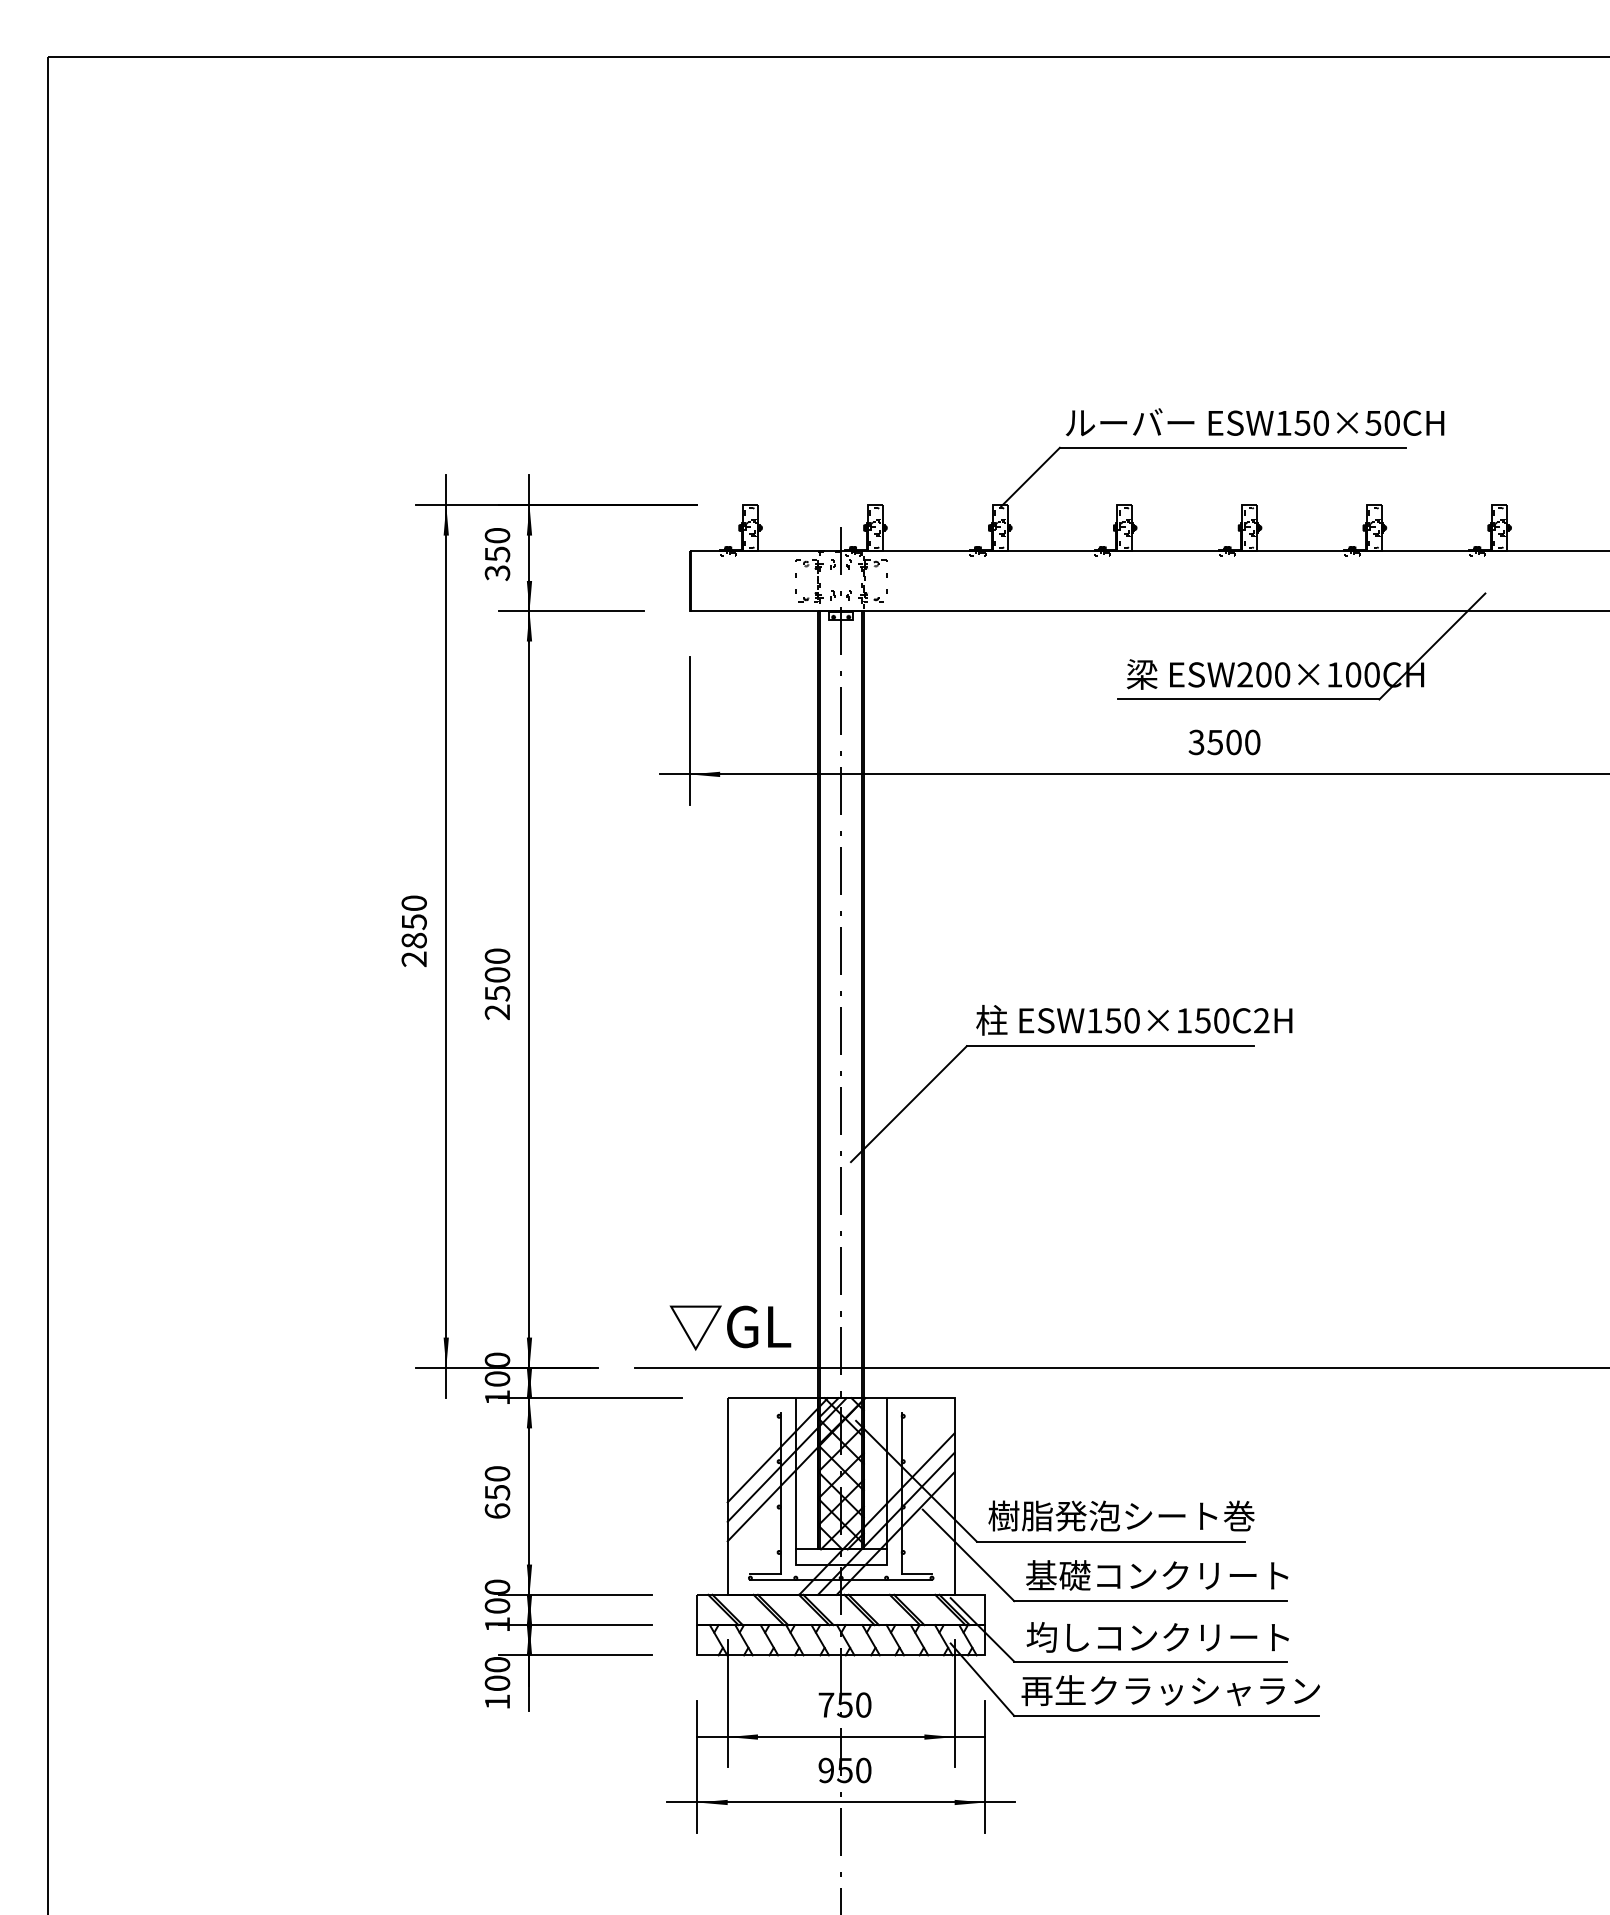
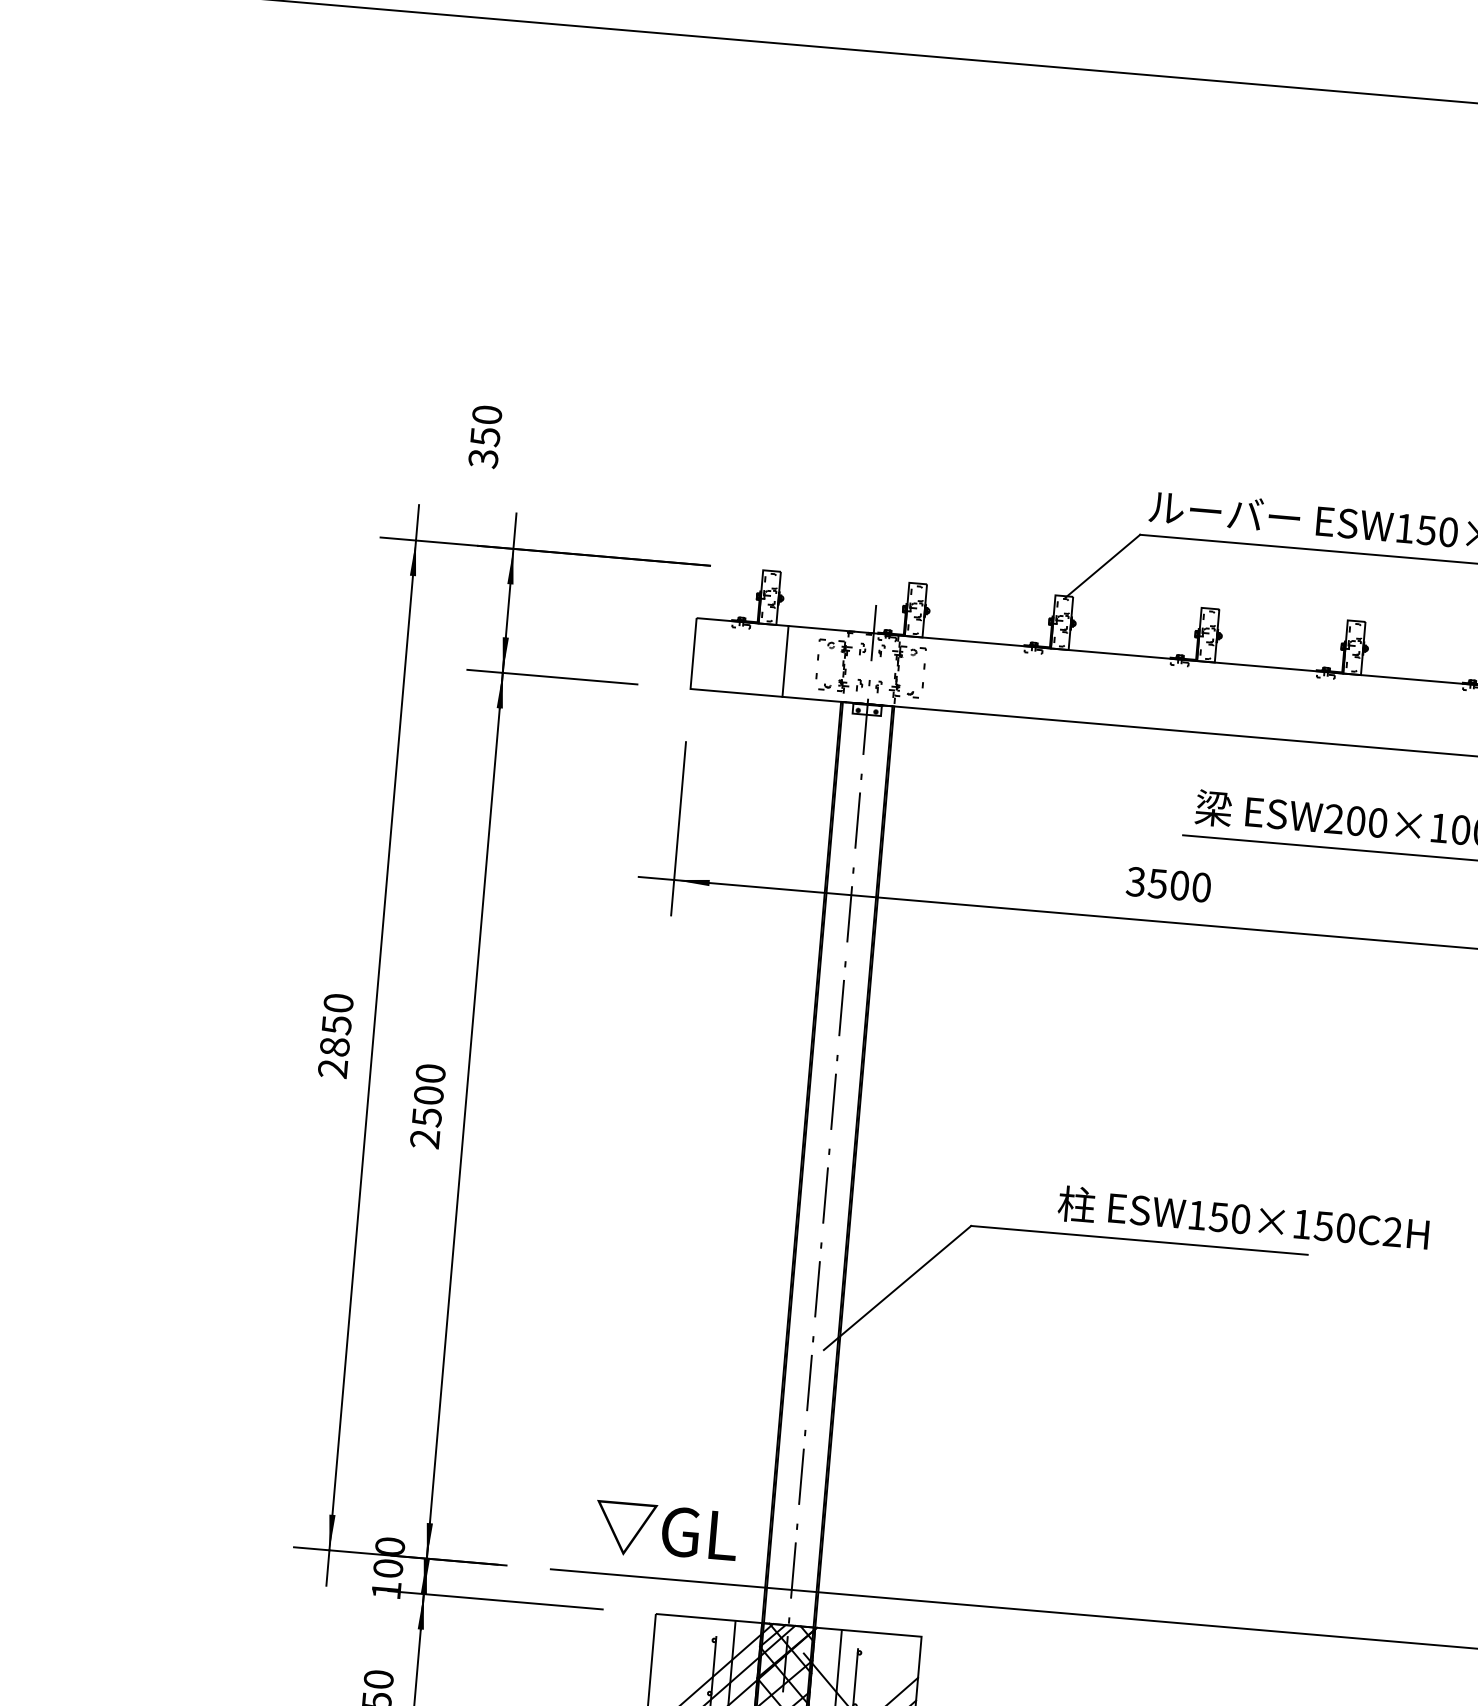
text: (497, 554) -> (485, 437), moved
line: (691, 580) -> (785, 660), moved
text: (1224, 742) -> (1168, 884), moved
text: (1134, 1020) -> (1243, 1219), moved

